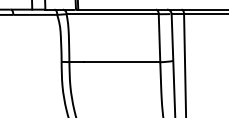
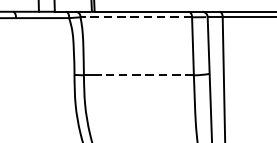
line: (112, 14) -> (136, 17), solid -> dashed
line: (121, 62) -> (146, 75), solid -> dashed

